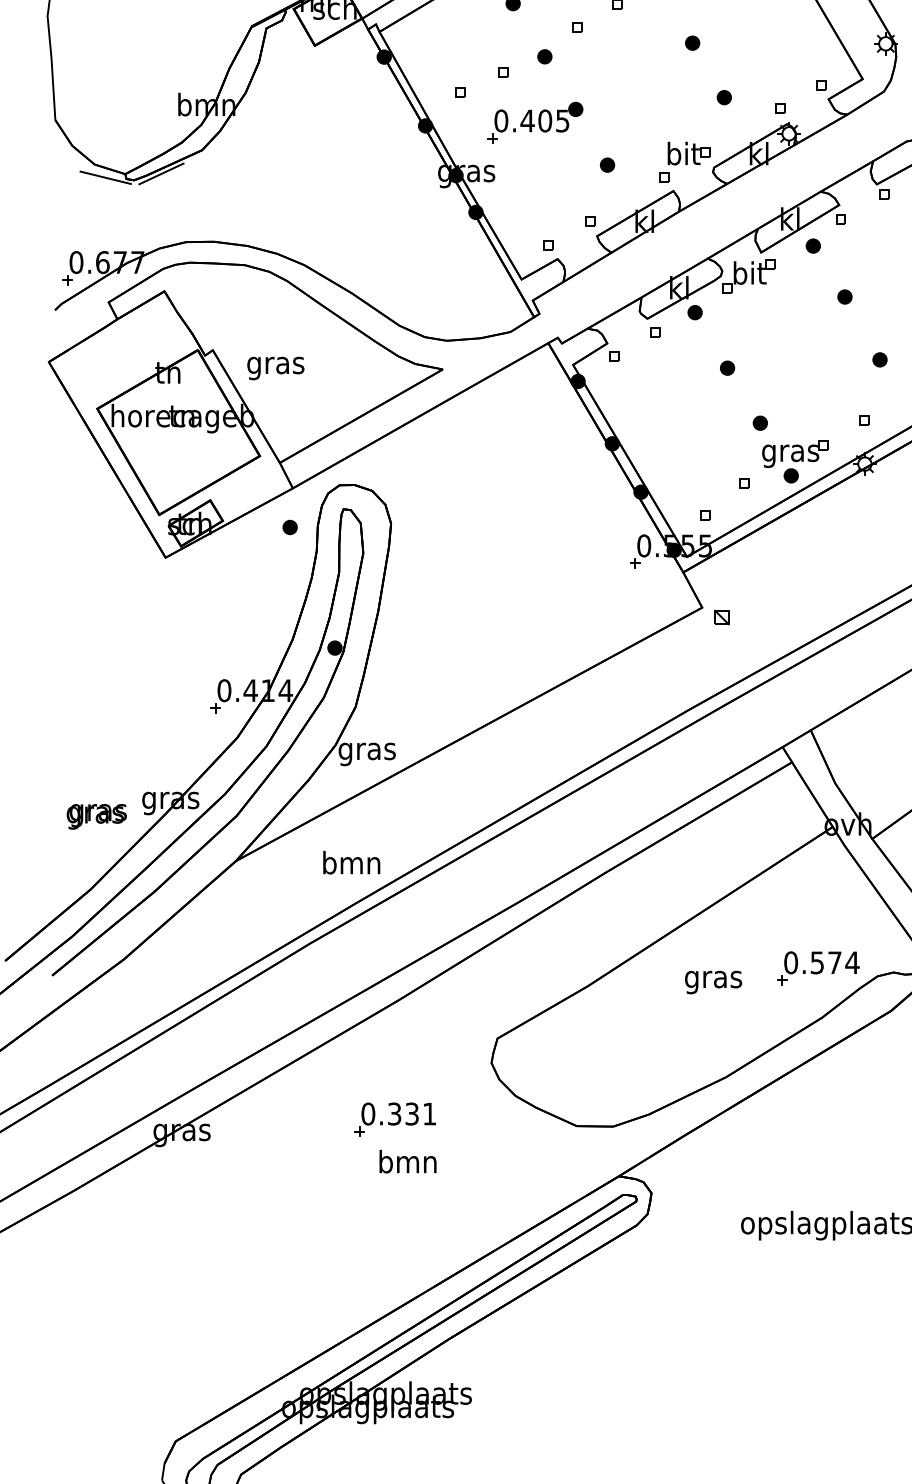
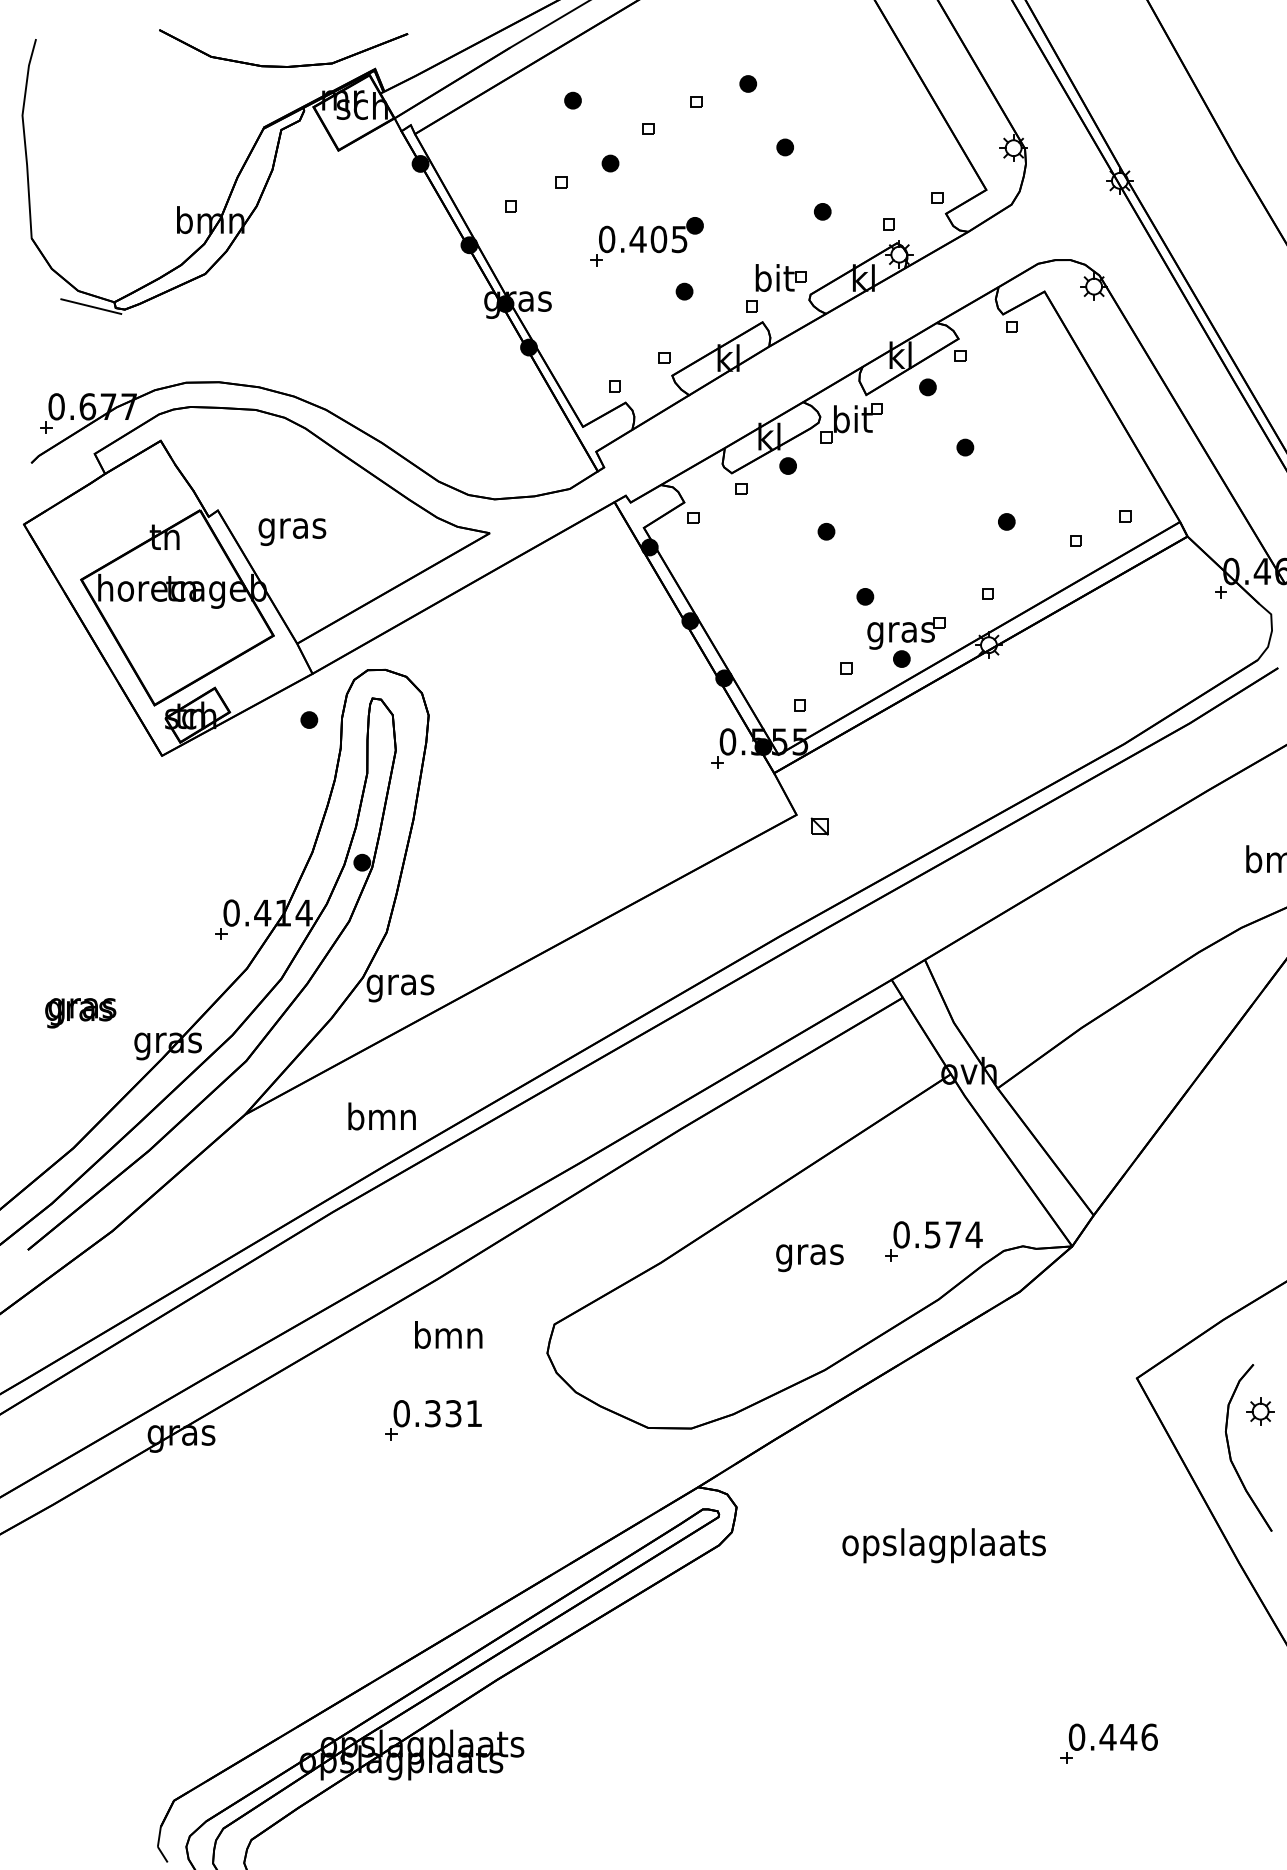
part: (534, 122) -> (646, 241), moved
line: (161, 173) -> (157, 301), removed
text: (96, 817) -> (80, 1013), moved
text: (407, 1161) -> (448, 1334), moved

